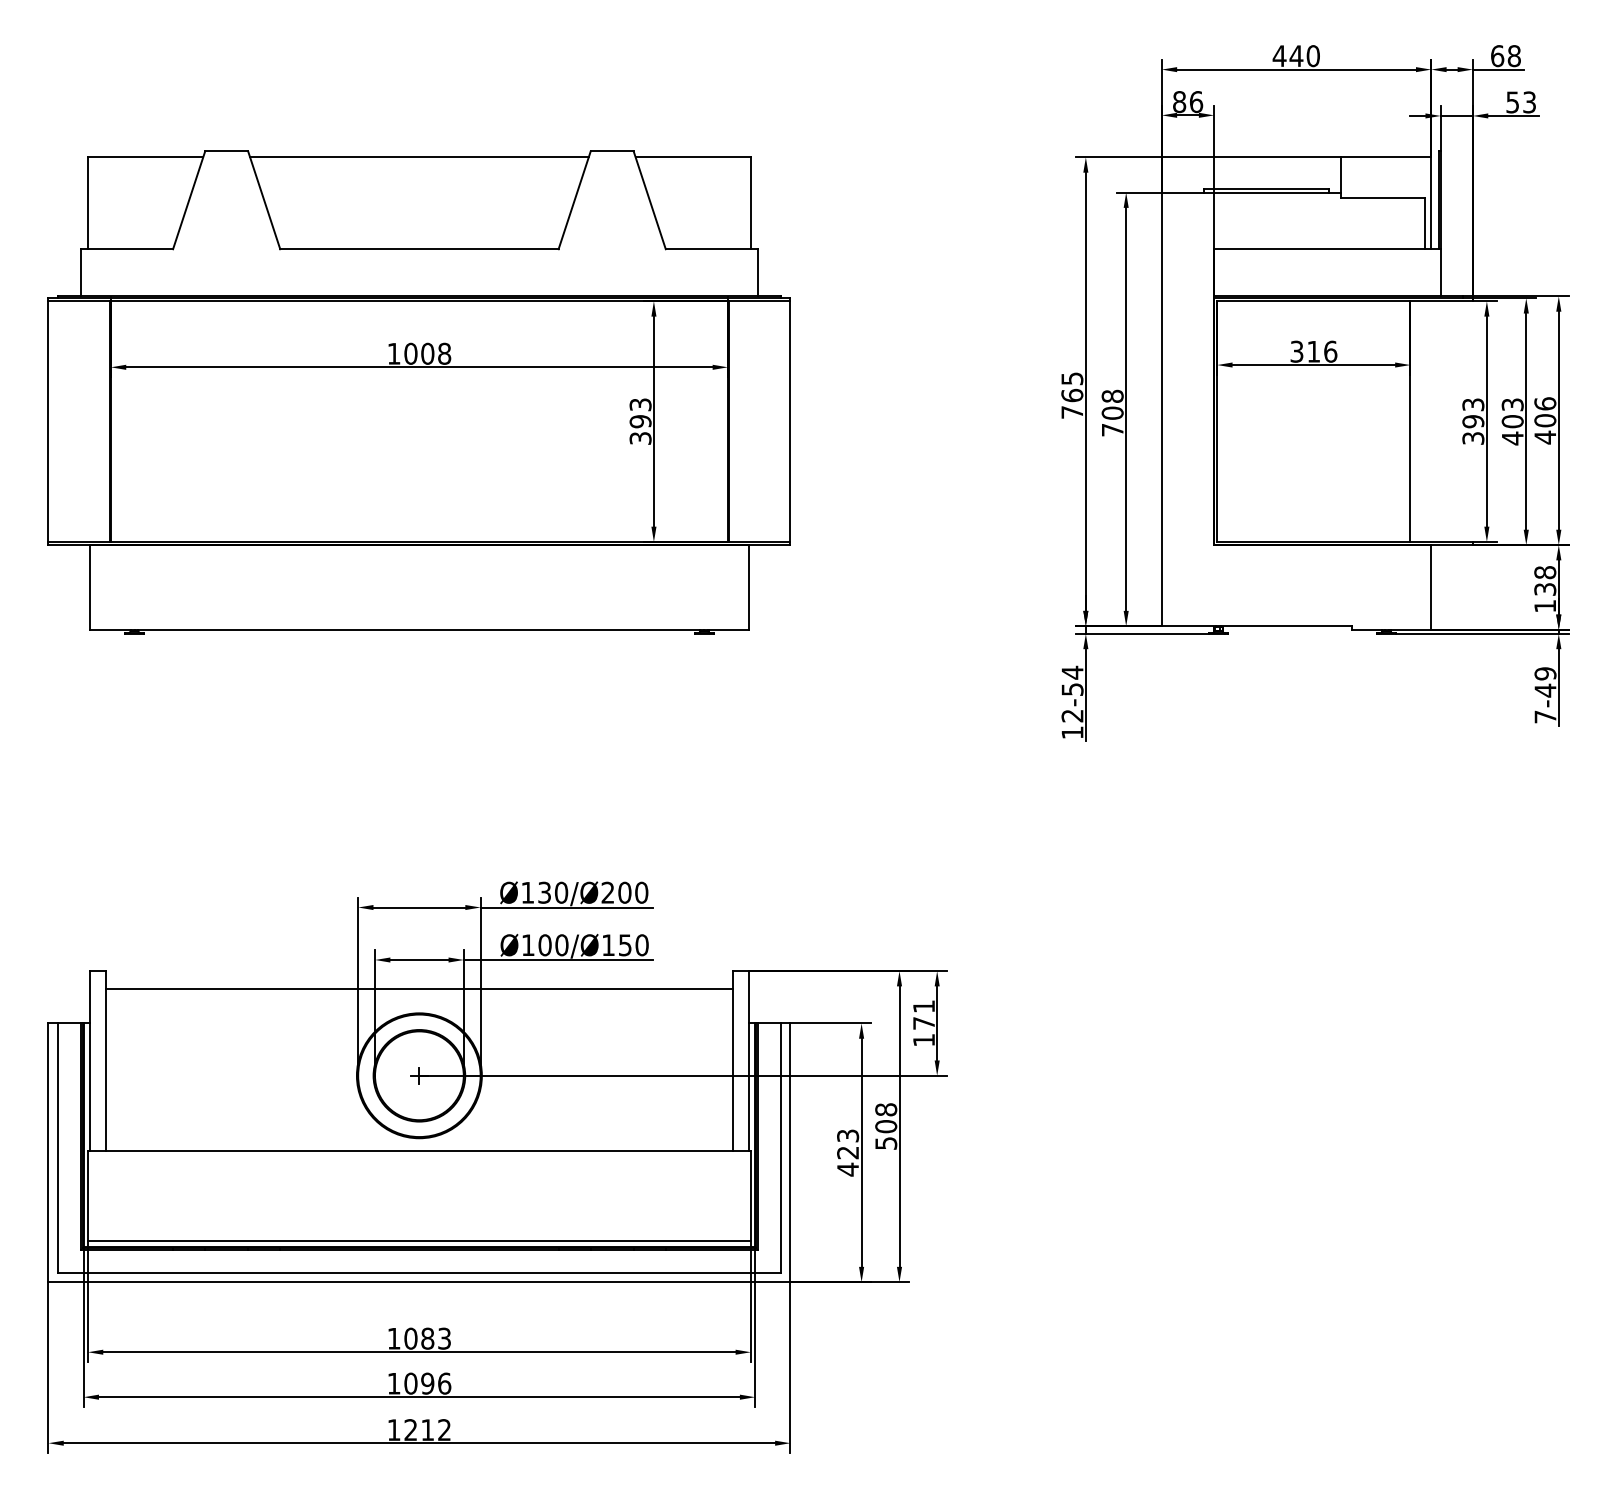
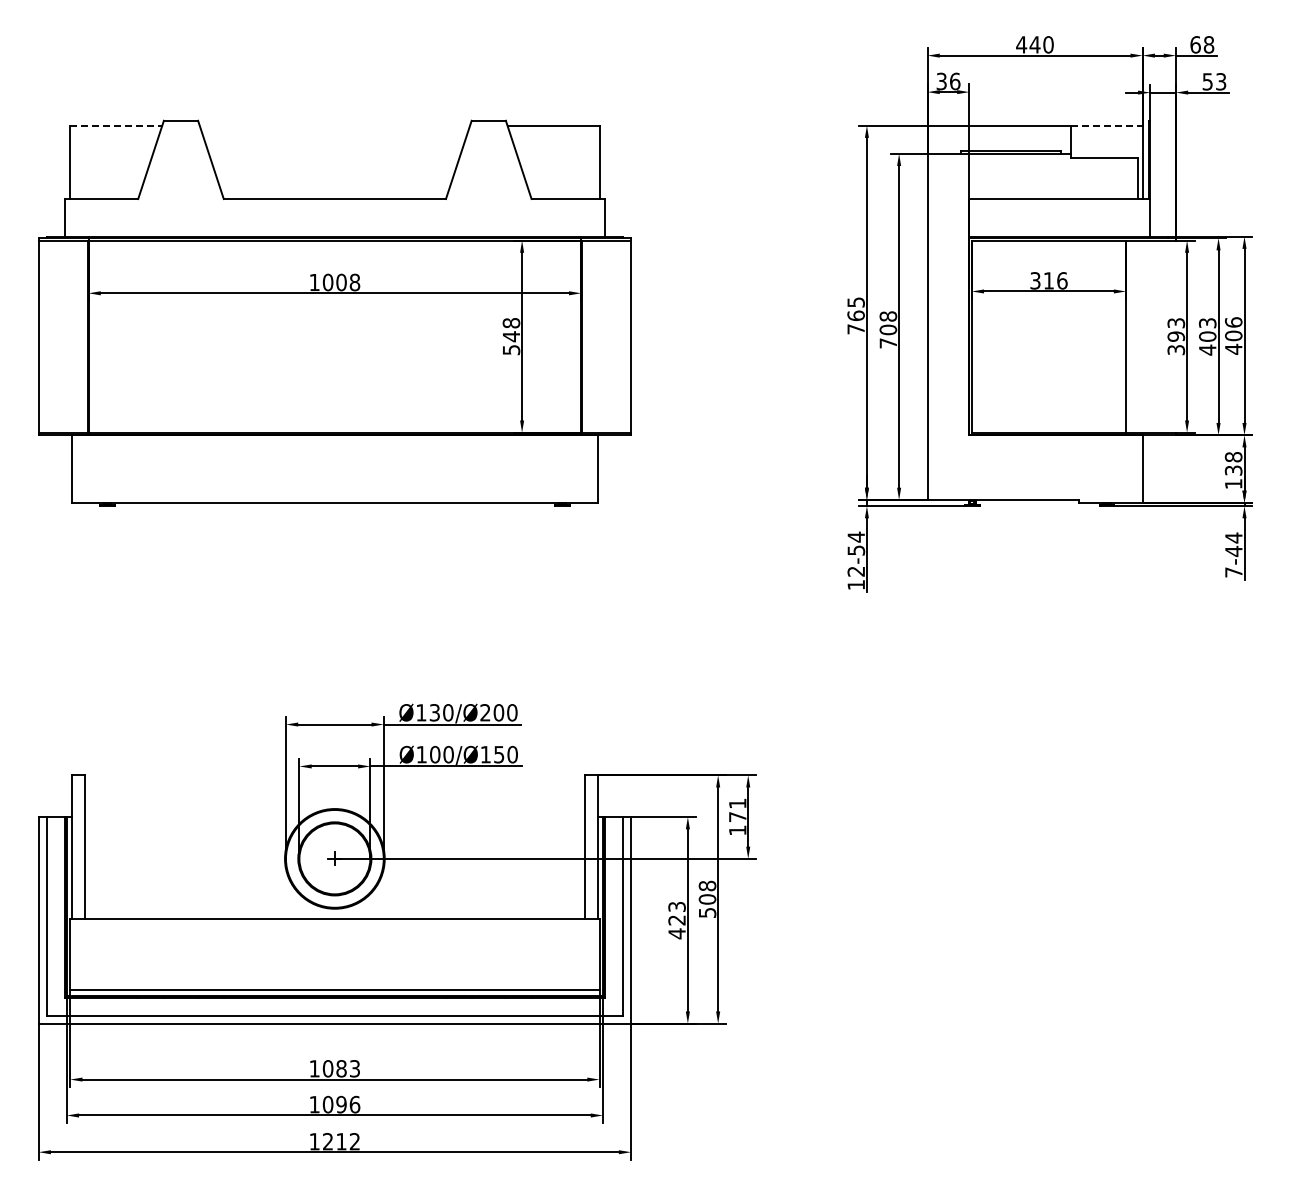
text: (1179, 102) -> (941, 81), 86 -> 36
line: (145, 157) -> (116, 125), solid -> dashed
line: (418, 157) -> (334, 125), removed
line: (1385, 157) -> (1106, 125), solid -> dashed
text: (640, 421) -> (511, 336), 393 -> 548
text: (1545, 673) -> (1233, 537), 7-49 -> 7-44
line: (418, 988) -> (334, 789), removed

